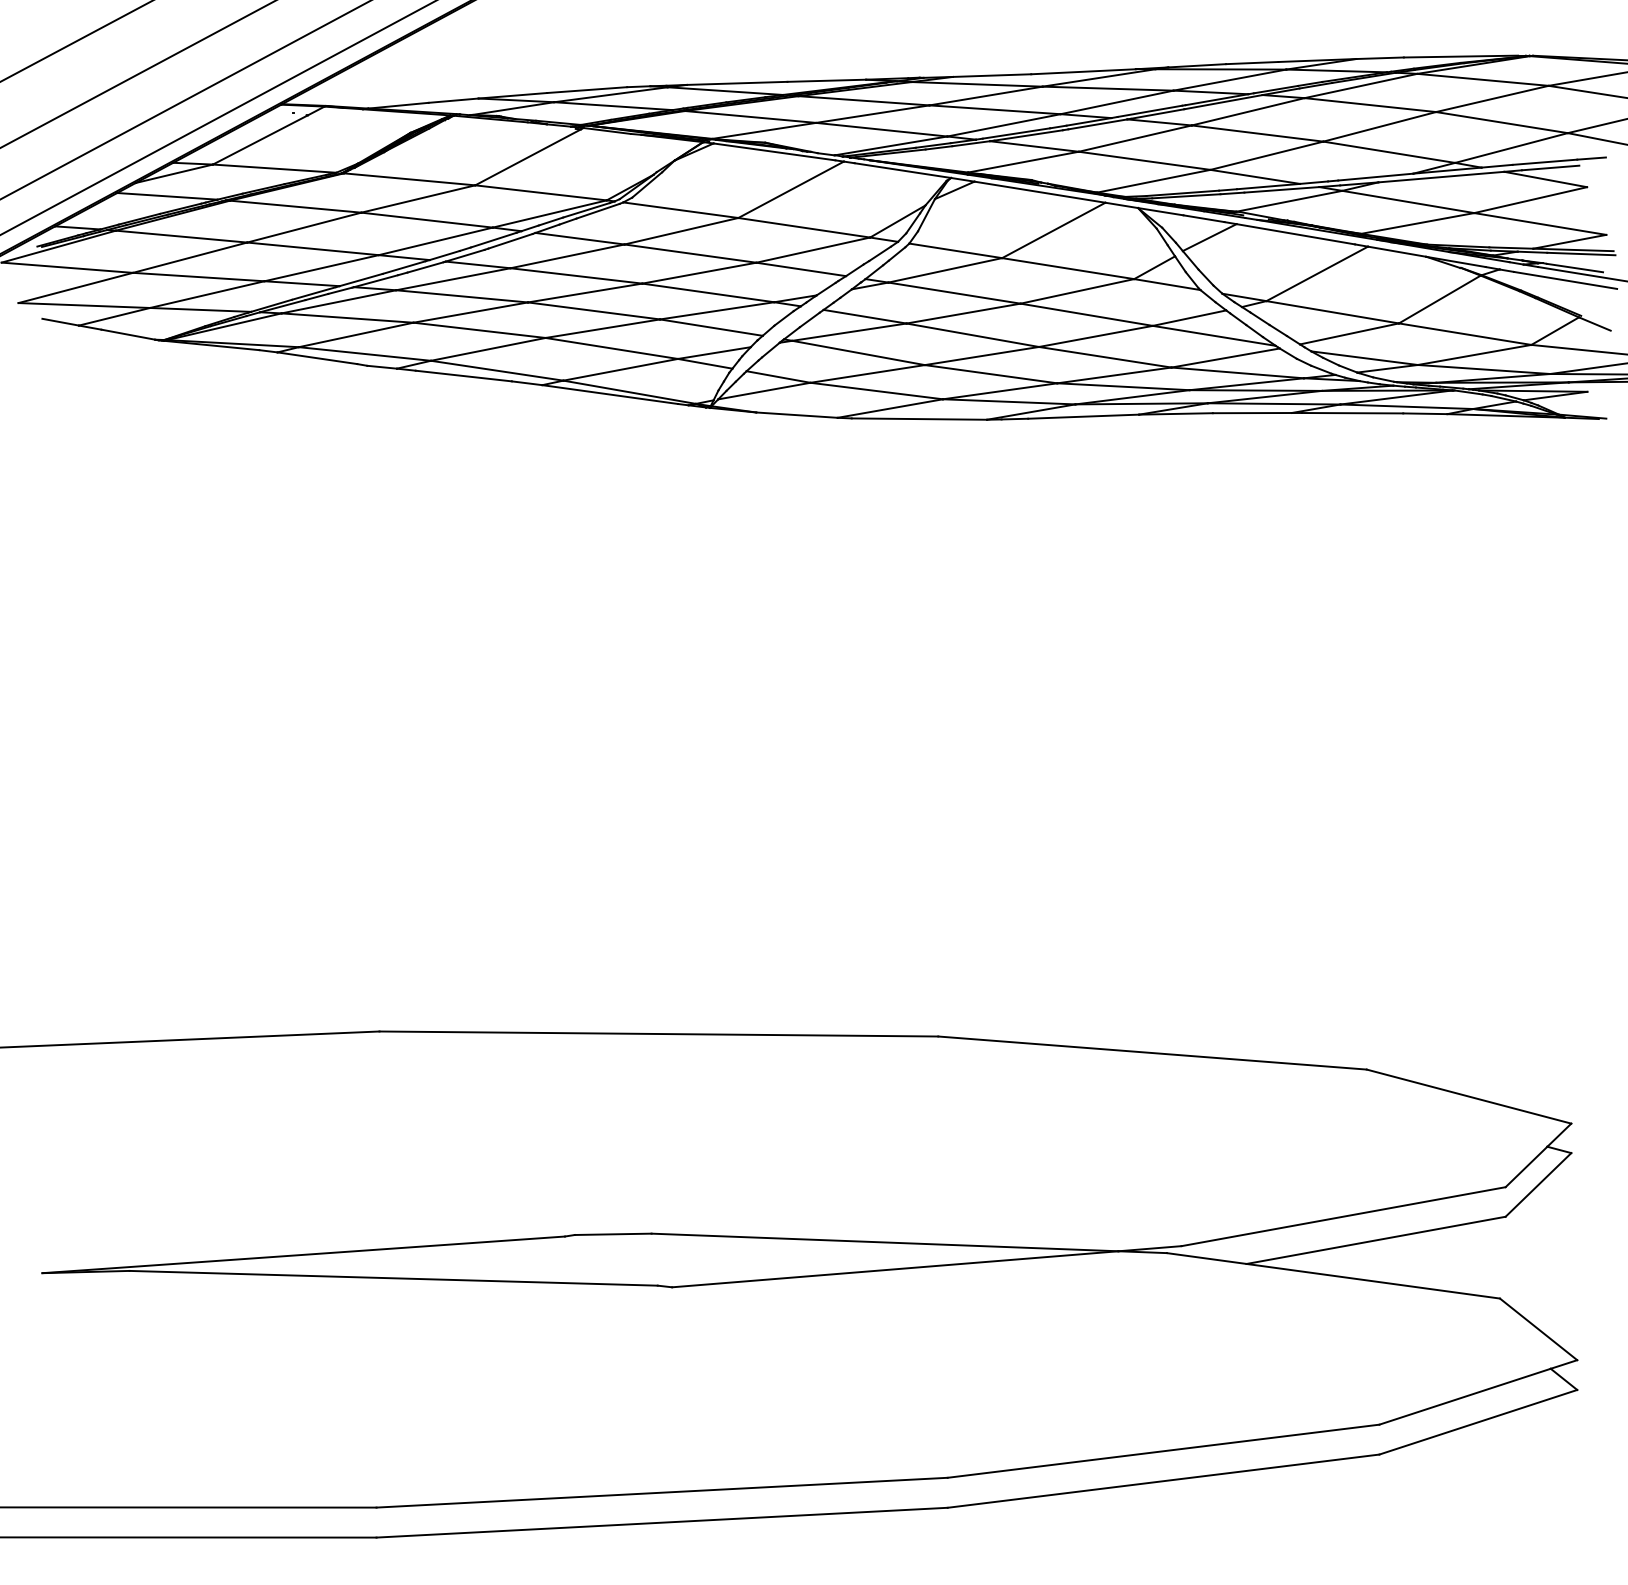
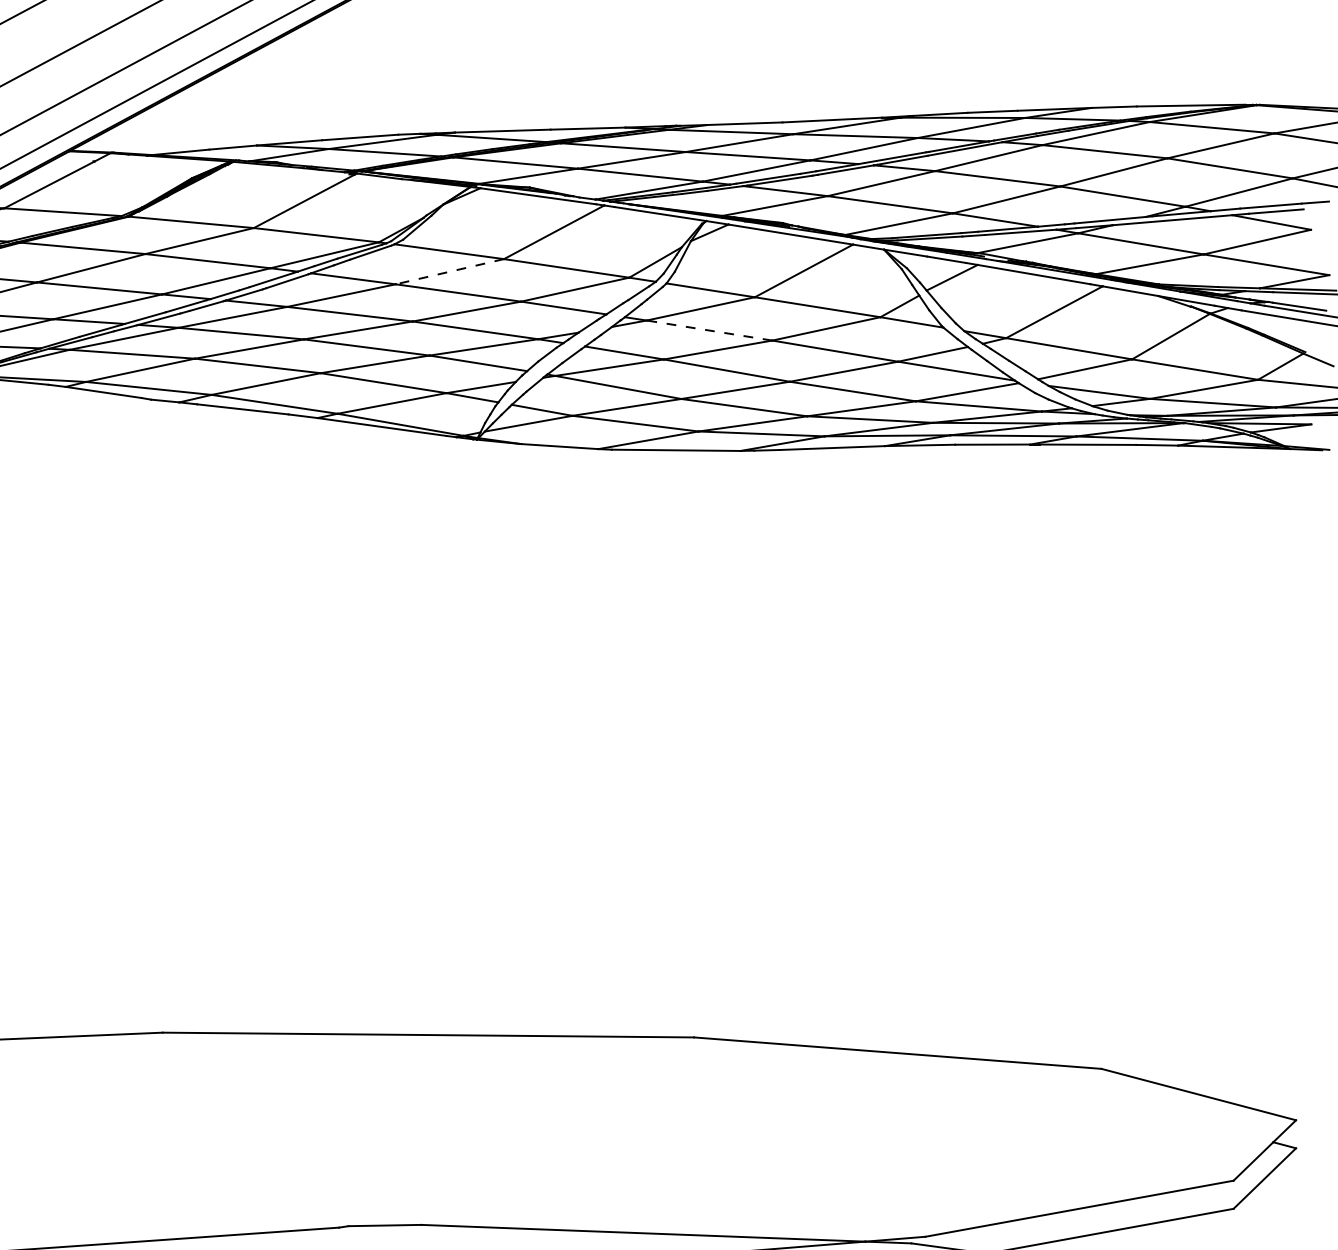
line: (680, 231) -> (448, 271), solid -> dashed
line: (954, 293) -> (709, 330), solid -> dashed

